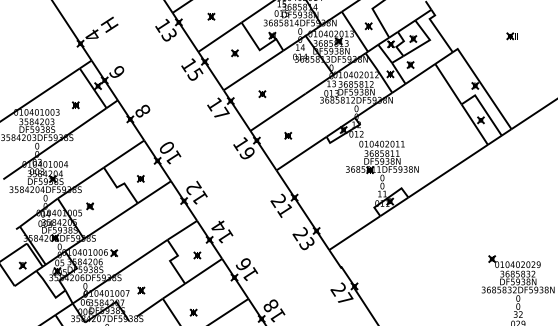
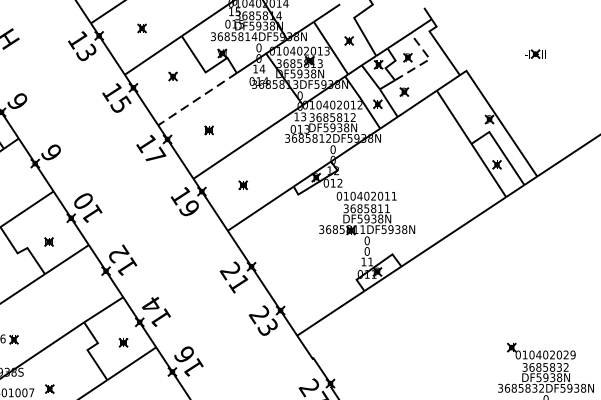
line: (427, 41) -> (426, 61), solid -> dashed
line: (253, 70) -> (197, 99), solid -> dashed
text: (142, 110) -> (51, 151), 8 -> 6

